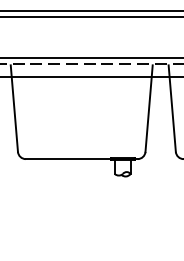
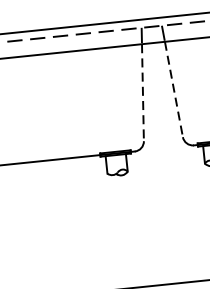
line: (148, 114) -> (142, 92), solid -> dashed
line: (172, 114) -> (173, 89), solid -> dashed

